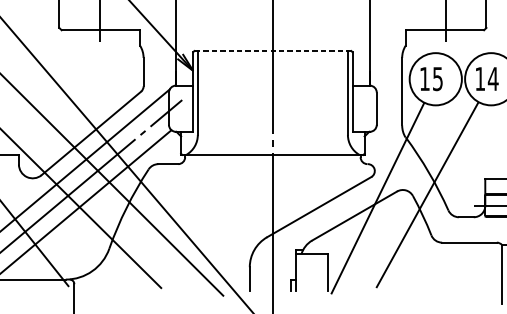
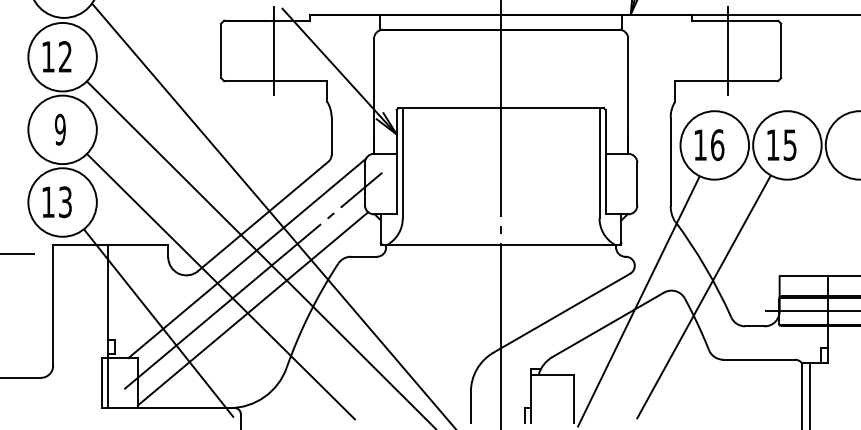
line: (273, 51) -> (501, 108), dashed -> solid
text: (437, 79) -> (717, 145), 15 -> 16
text: (493, 79) -> (790, 145), 14 -> 15

